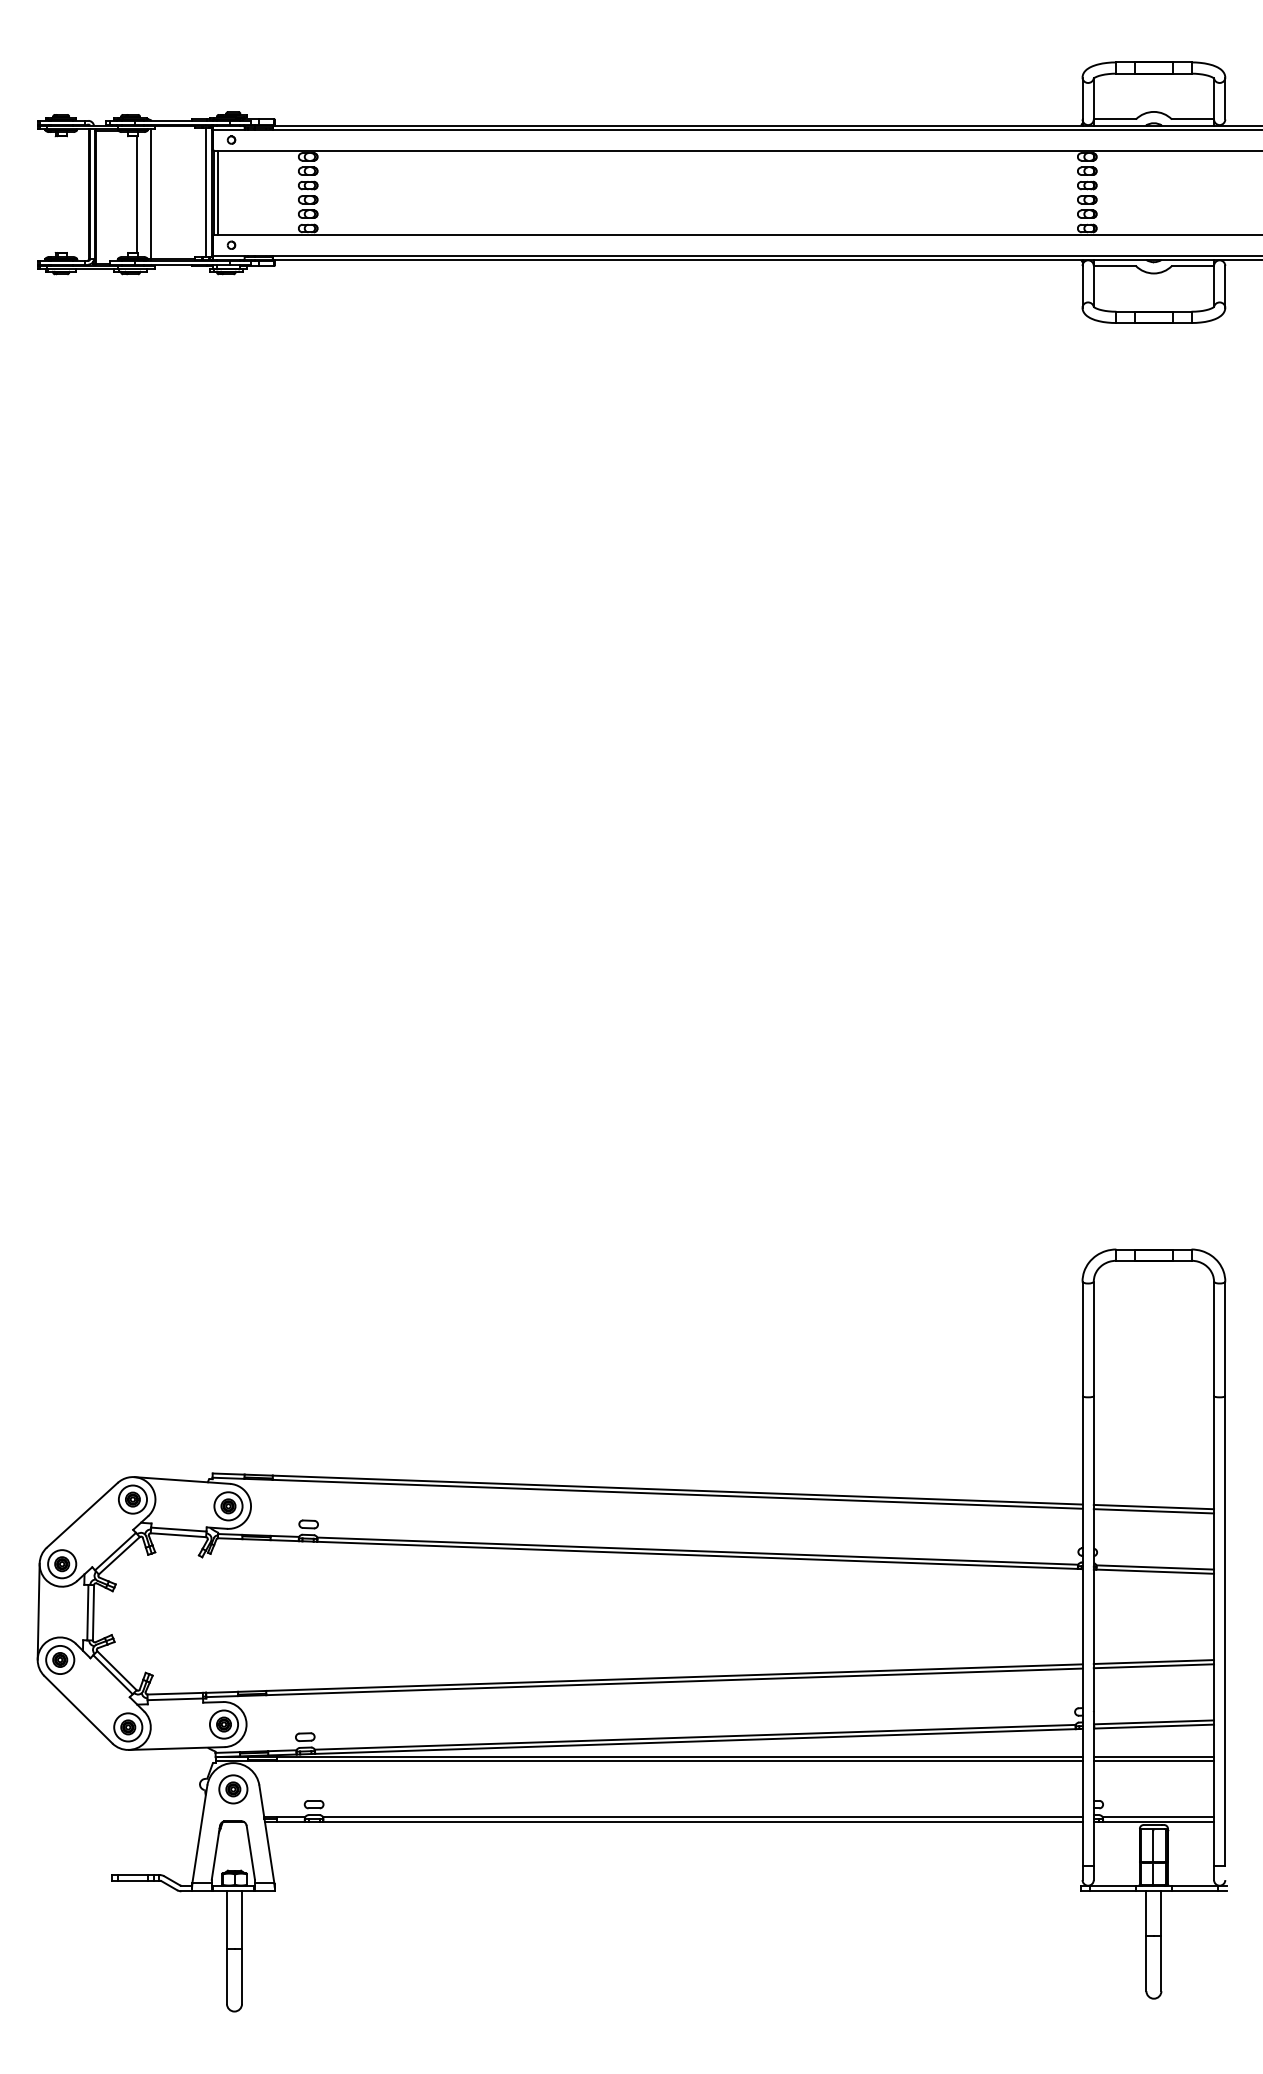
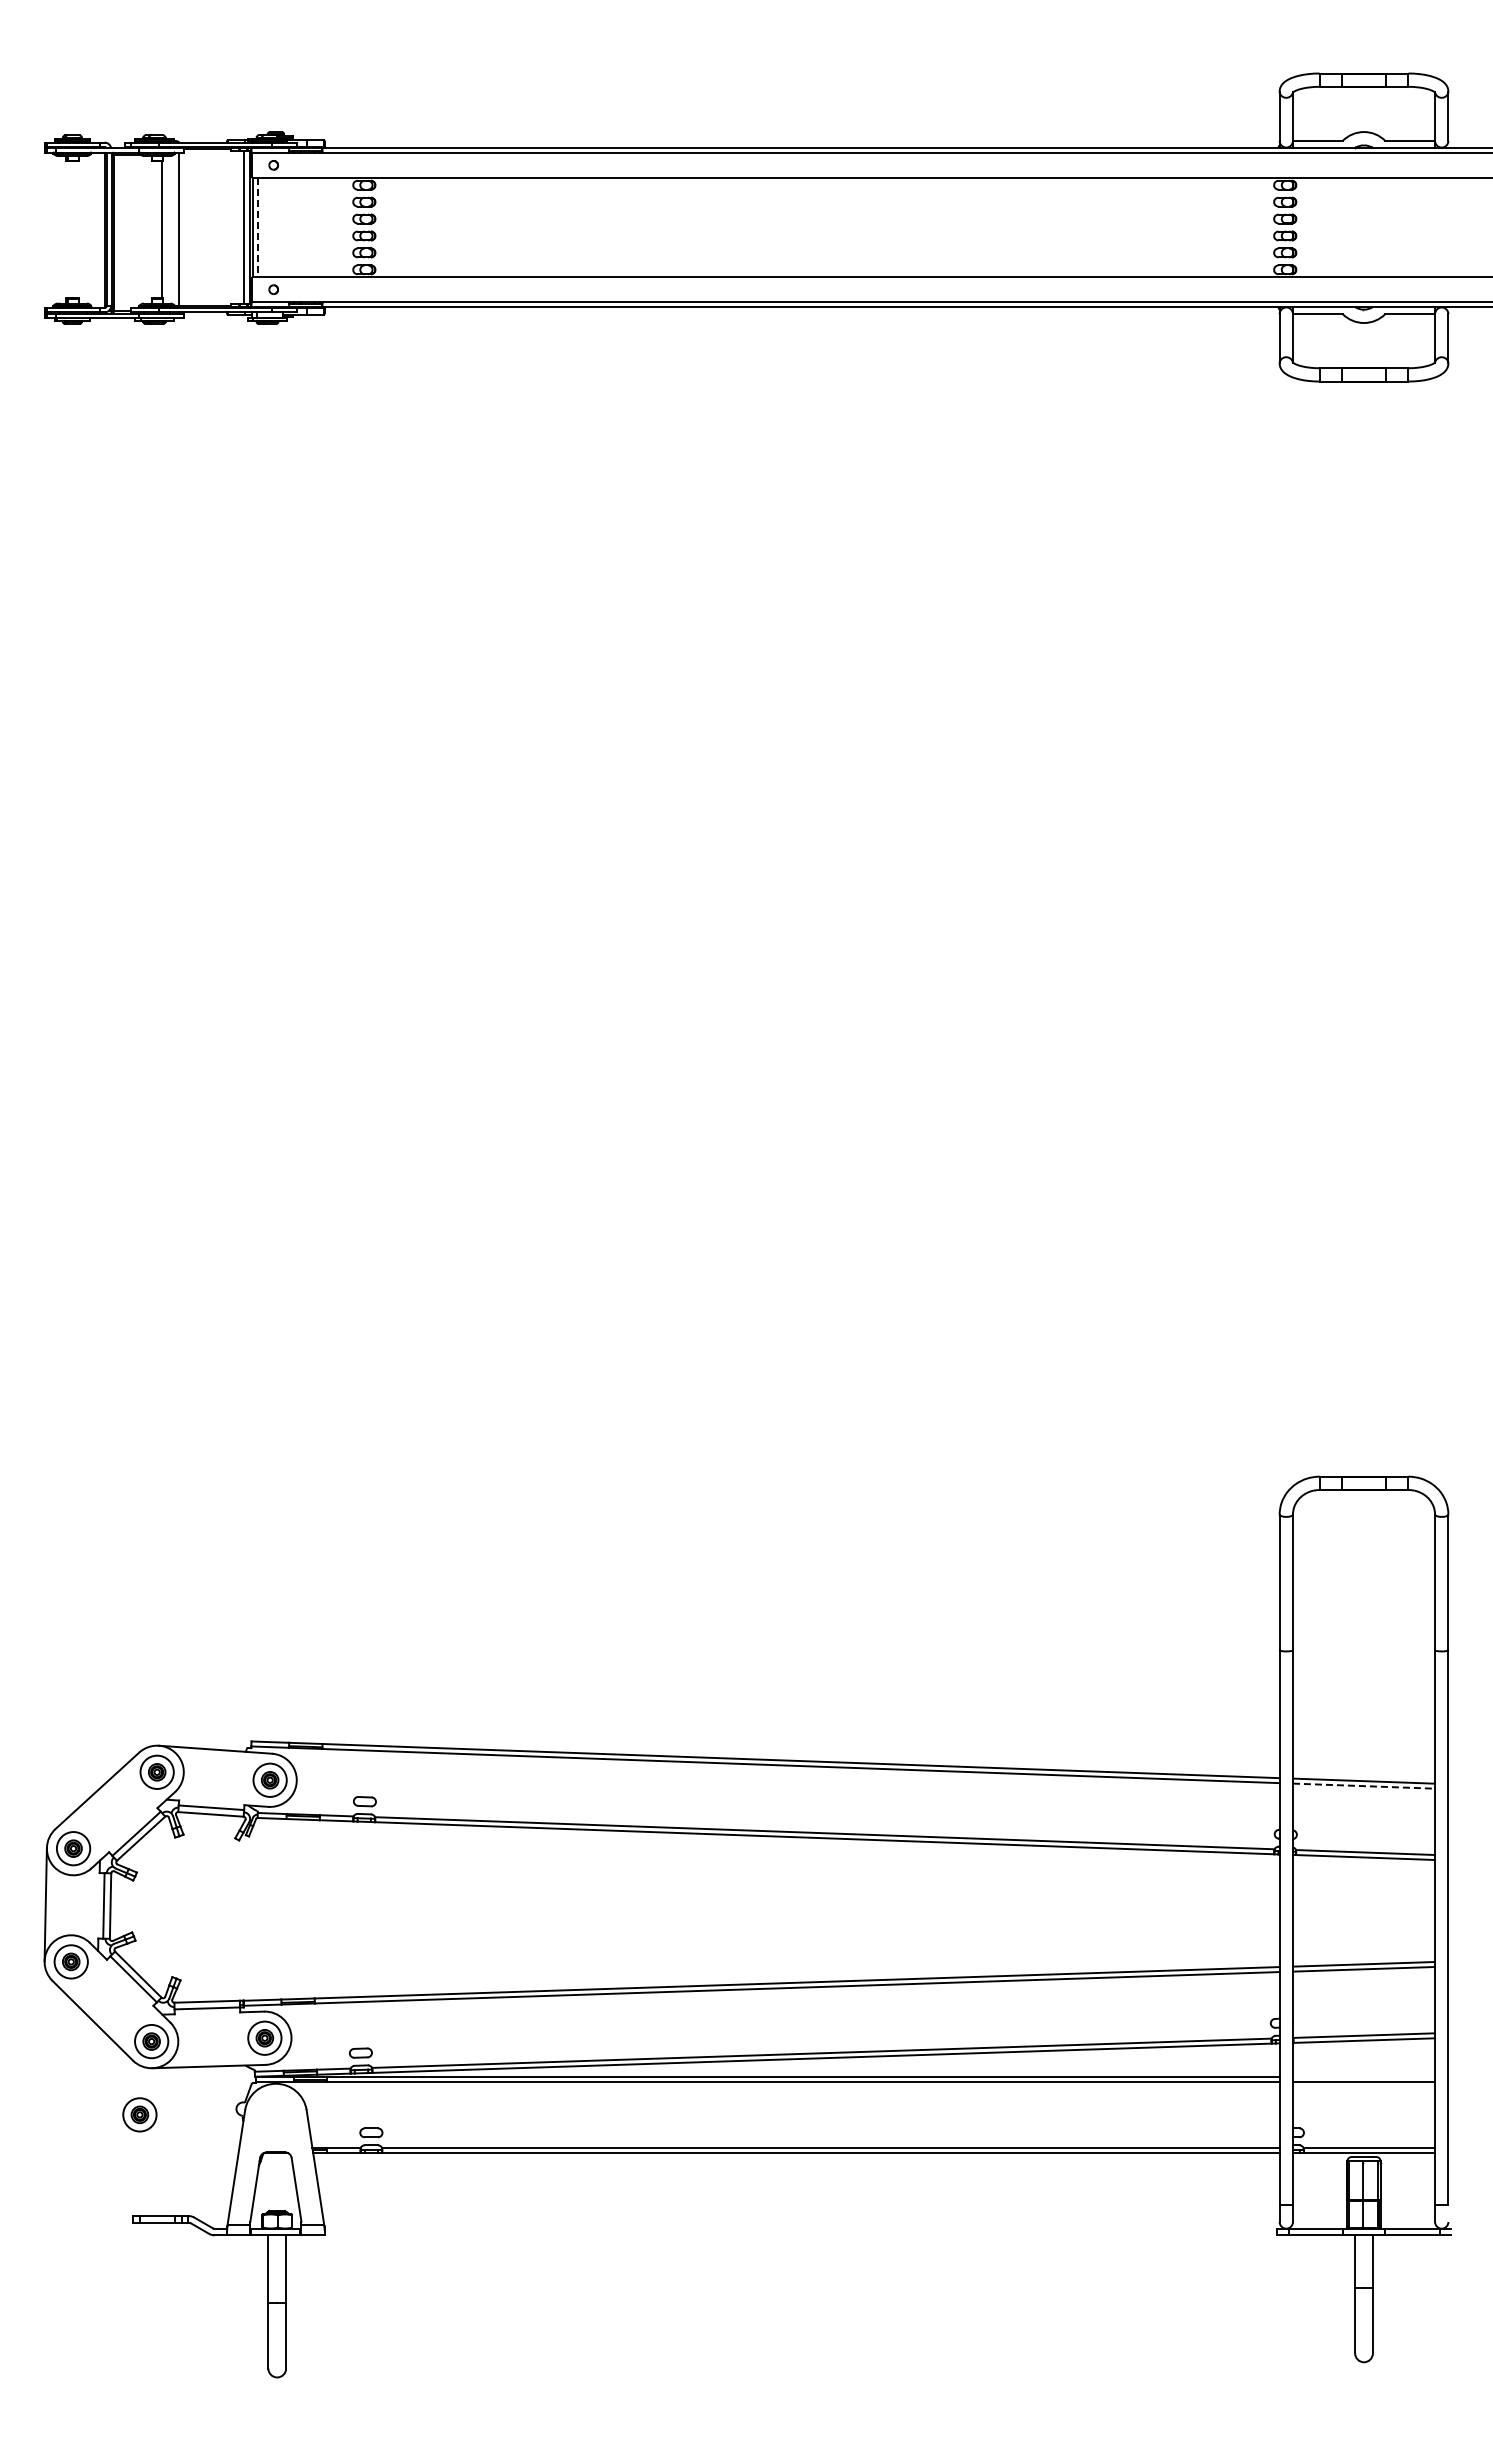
line: (217, 193) -> (257, 228), solid -> dashed
line: (1154, 1511) -> (1364, 1786), solid -> dashed
line: (1153, 1756) -> (1363, 2076), removed
part: (233, 1789) -> (139, 2114), moved

